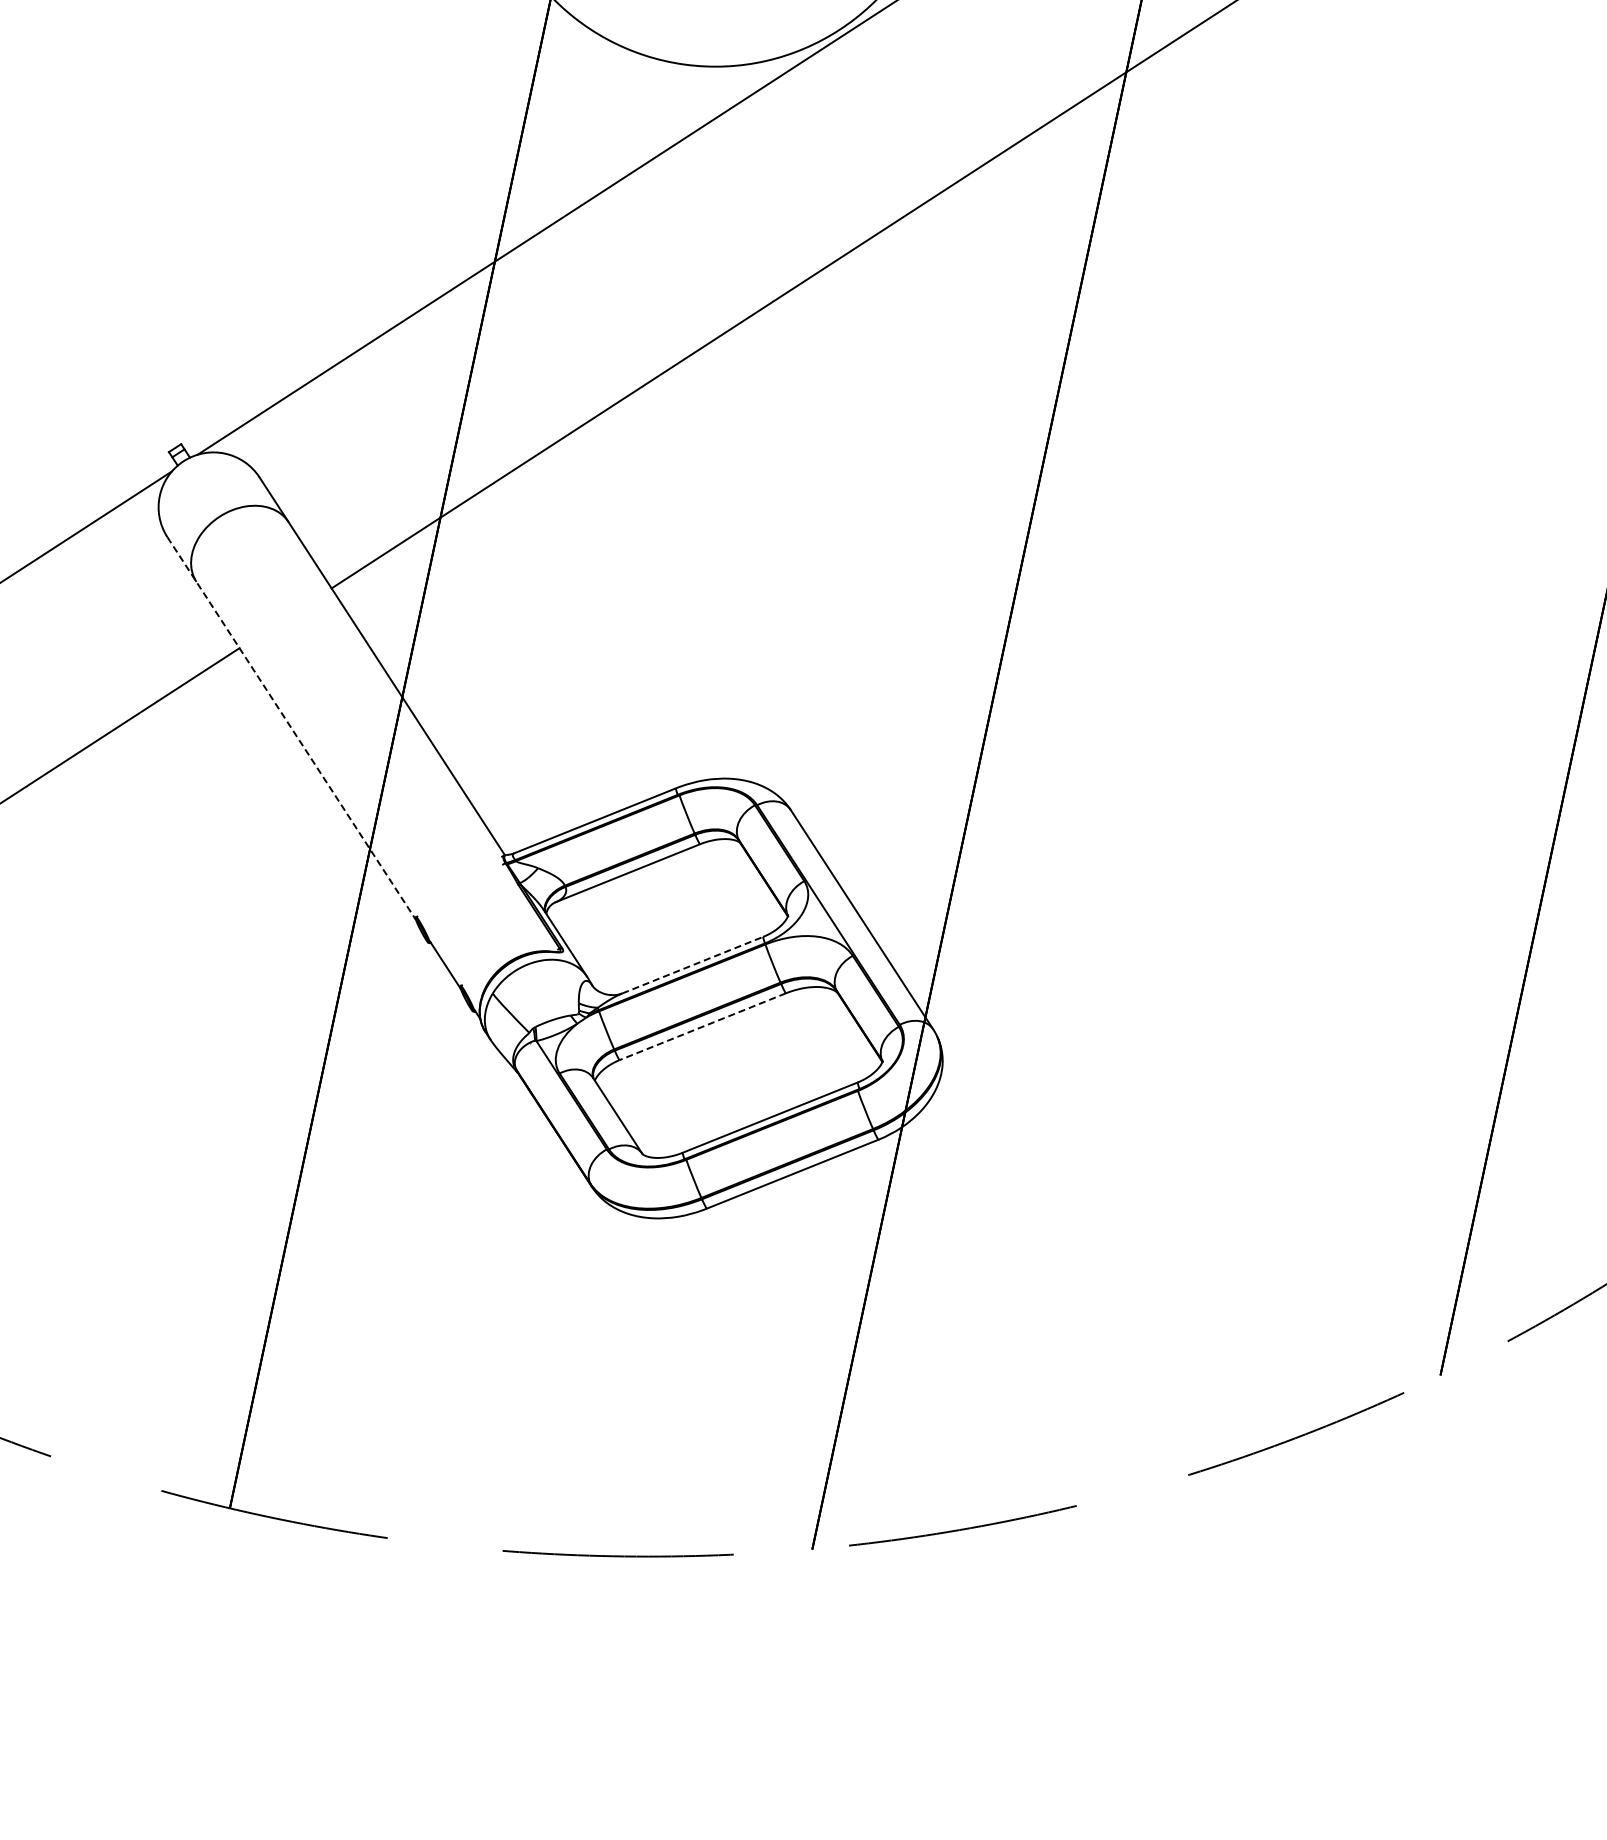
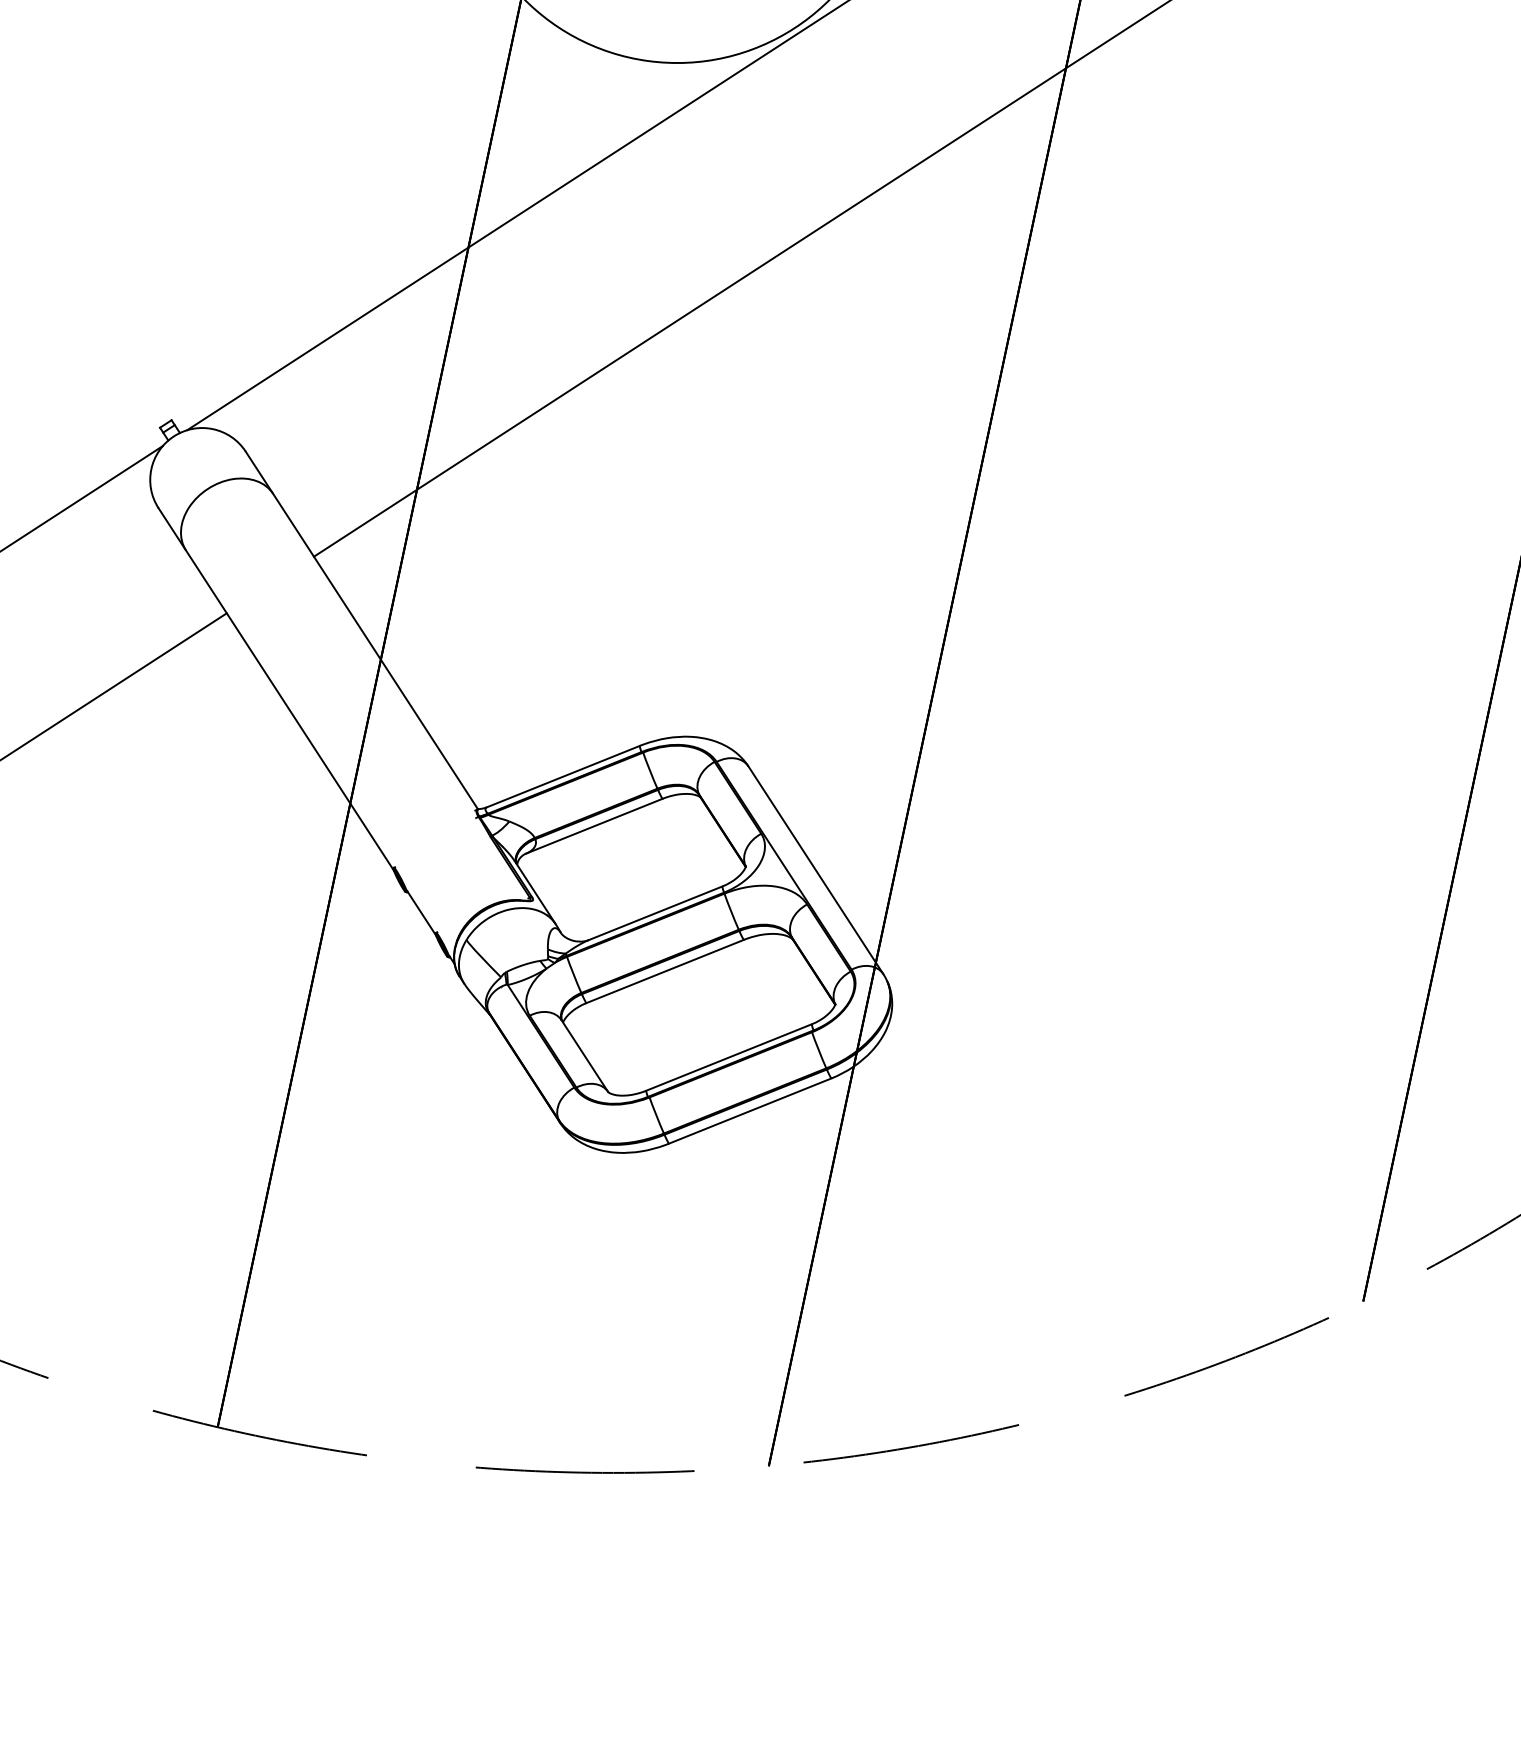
line: (292, 729) -> (276, 690), dashed -> solid
line: (692, 965) -> (655, 913), dashed -> solid
line: (702, 1026) -> (664, 971), dashed -> solid

